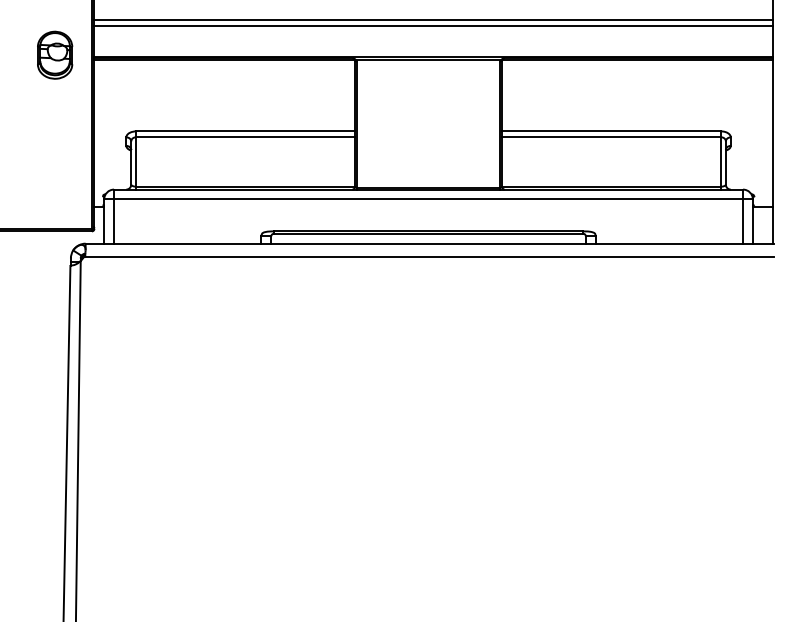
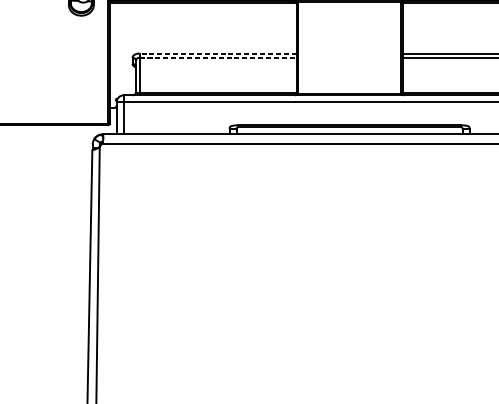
line: (245, 131) -> (218, 53), solid -> dashed
line: (246, 137) -> (218, 57), solid -> dashed

